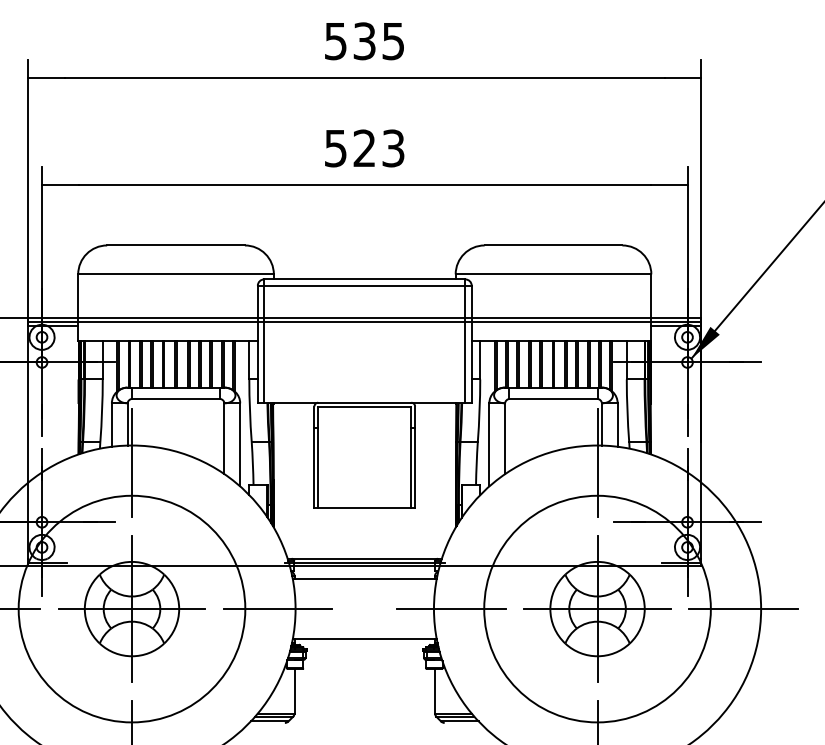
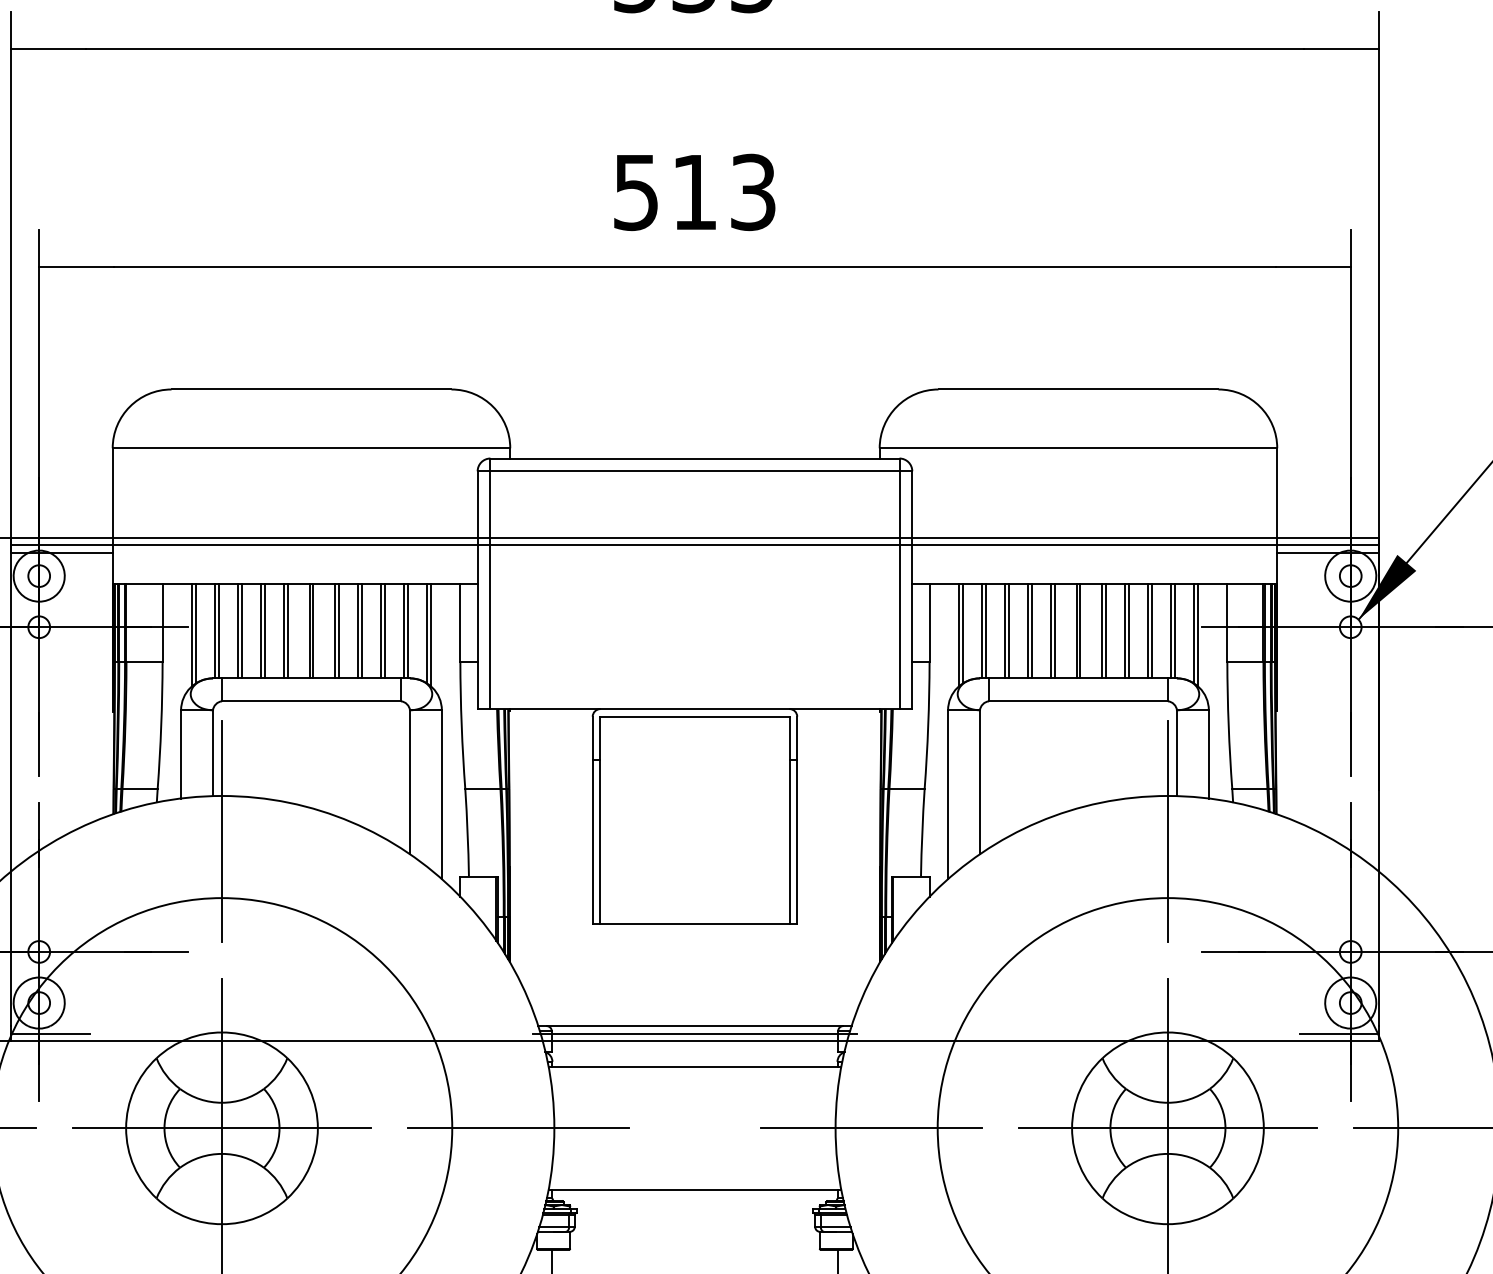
text: (363, 147) -> (692, 190), 523 -> 513

